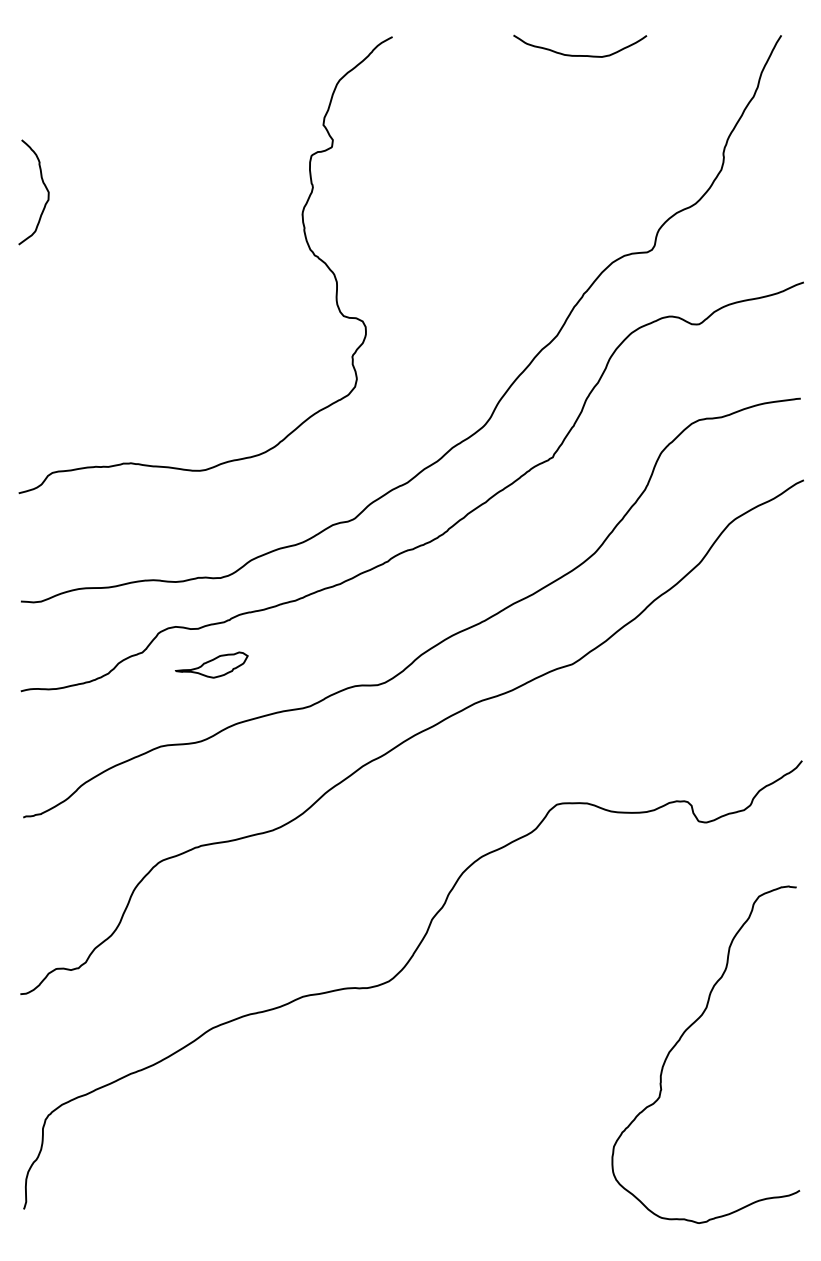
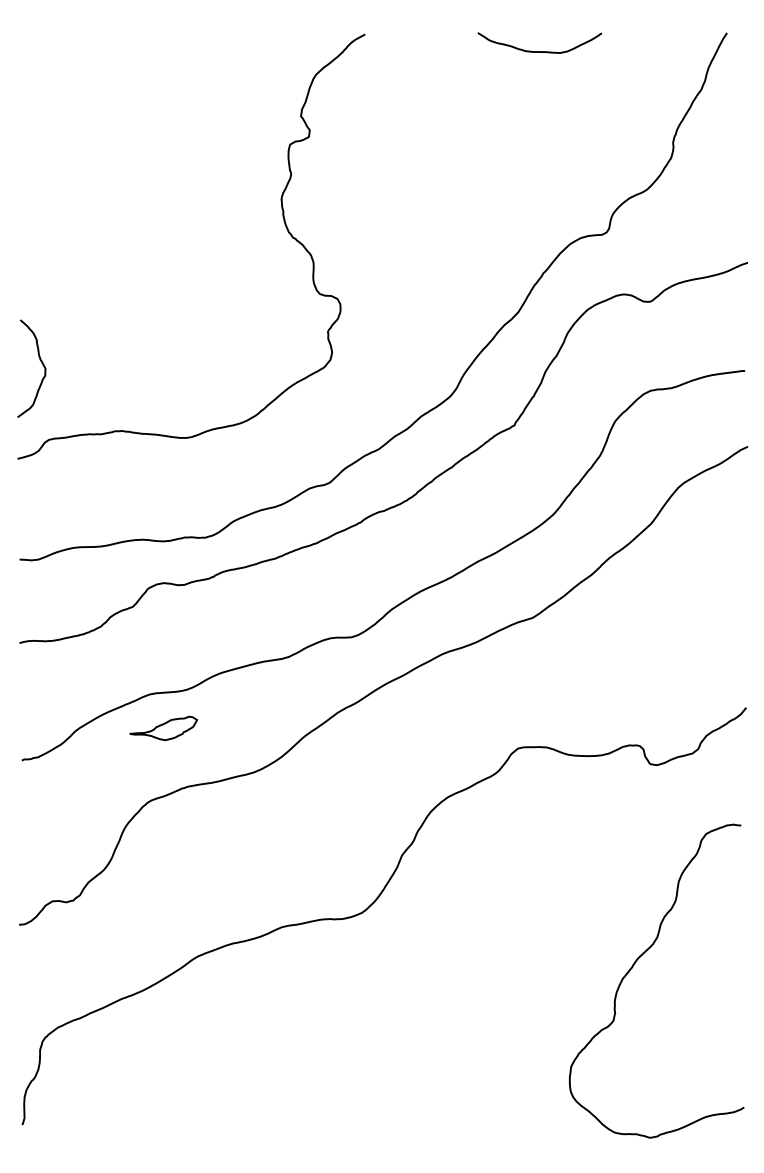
curve: (44, 186) -> (41, 363), moved
part: (211, 664) -> (163, 727), moved

